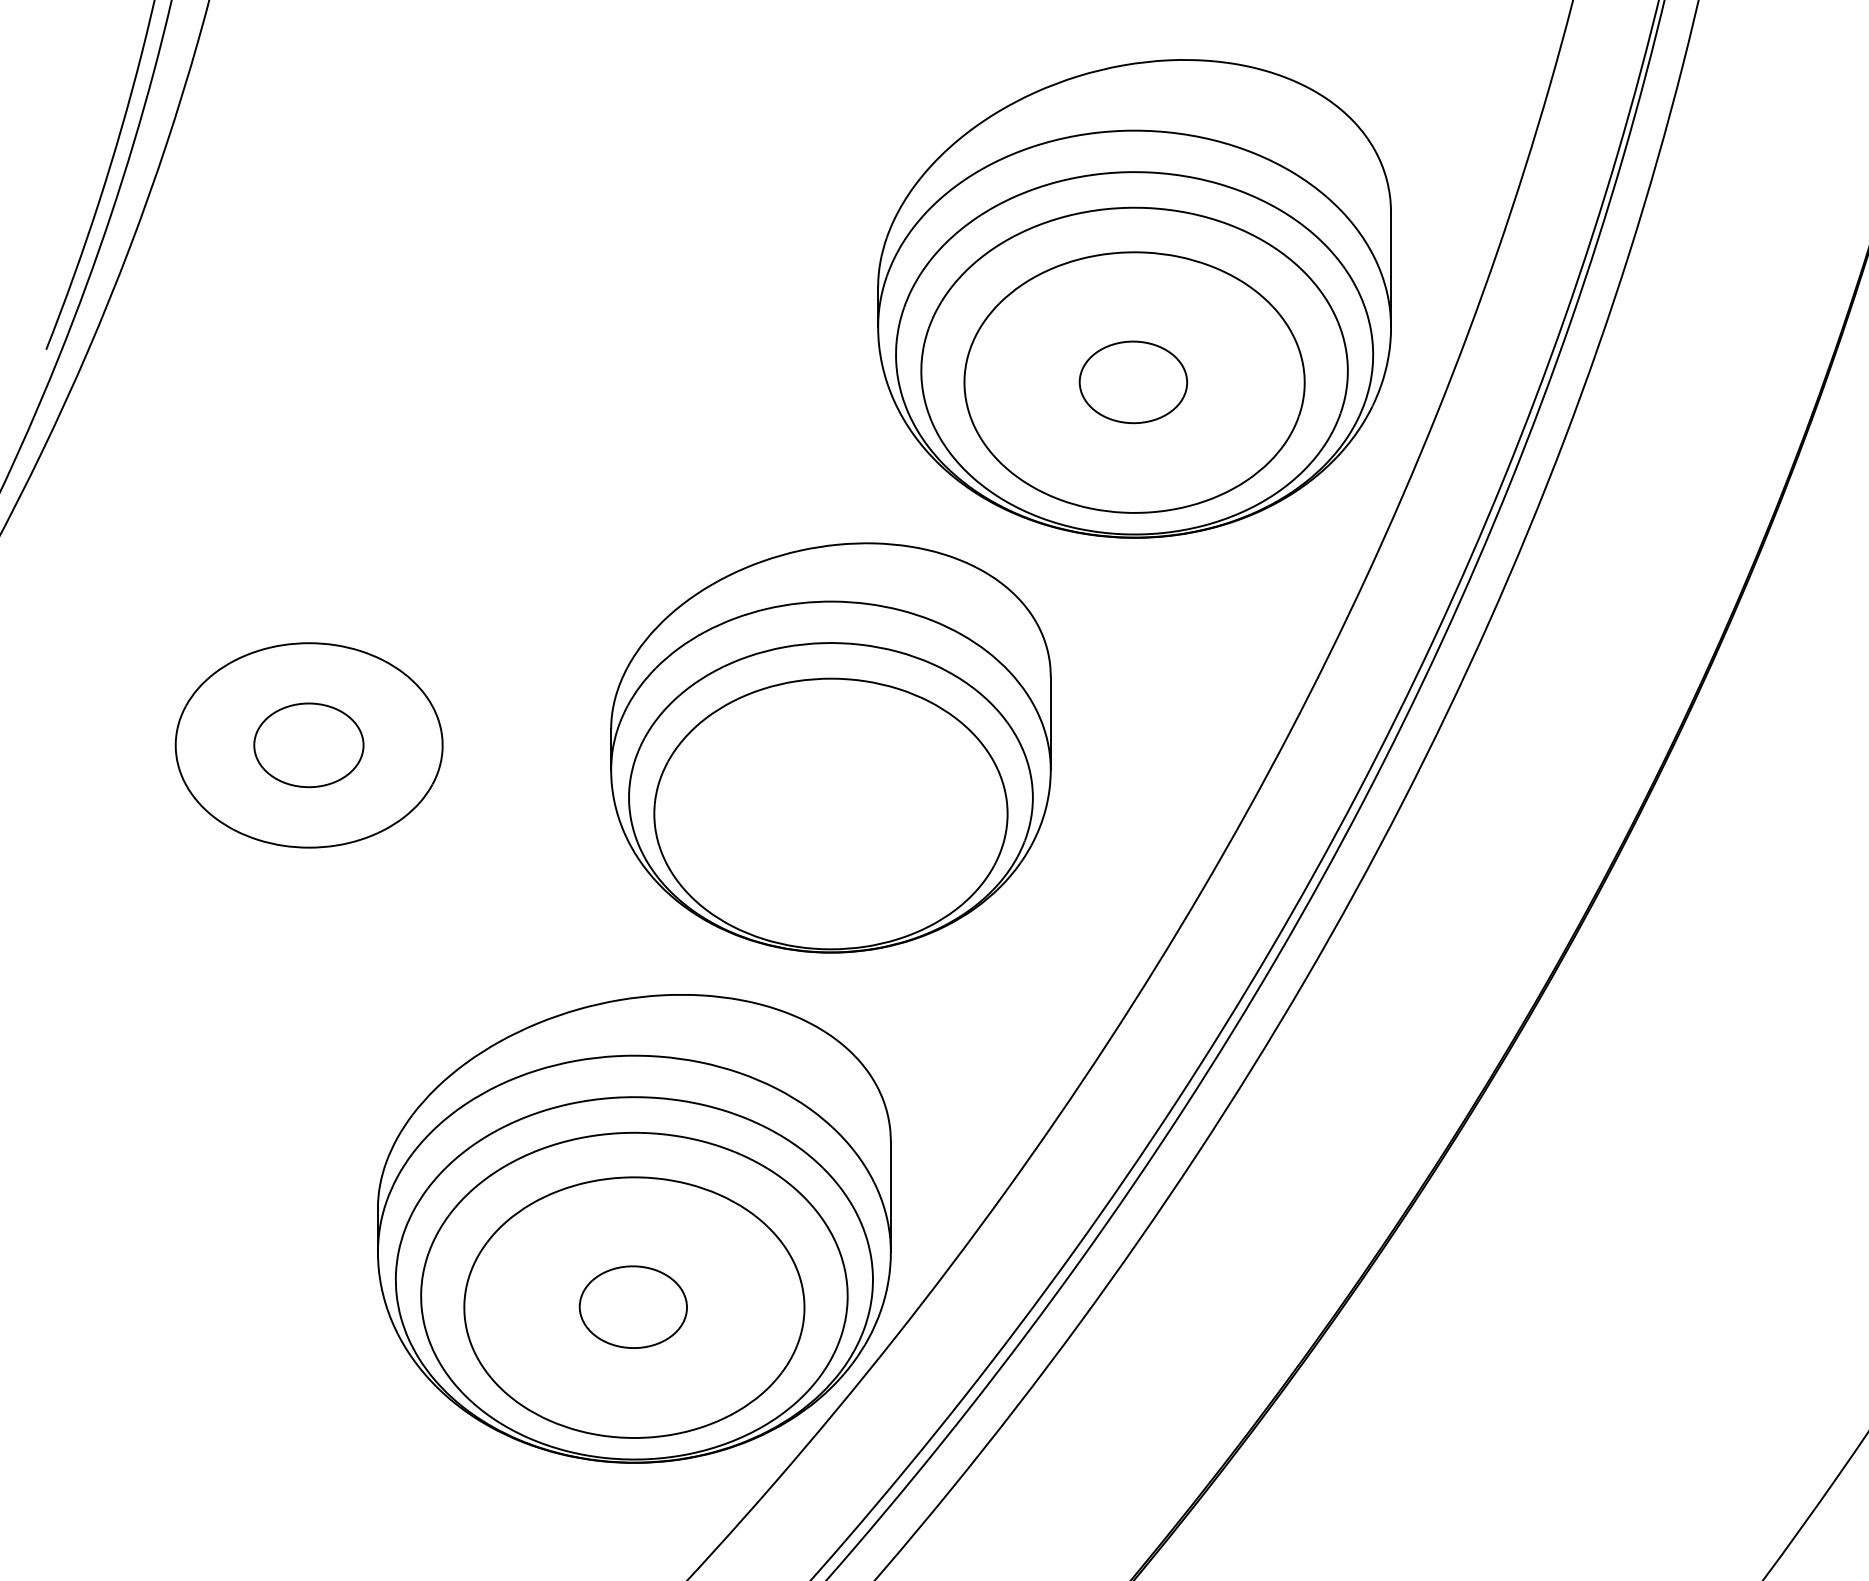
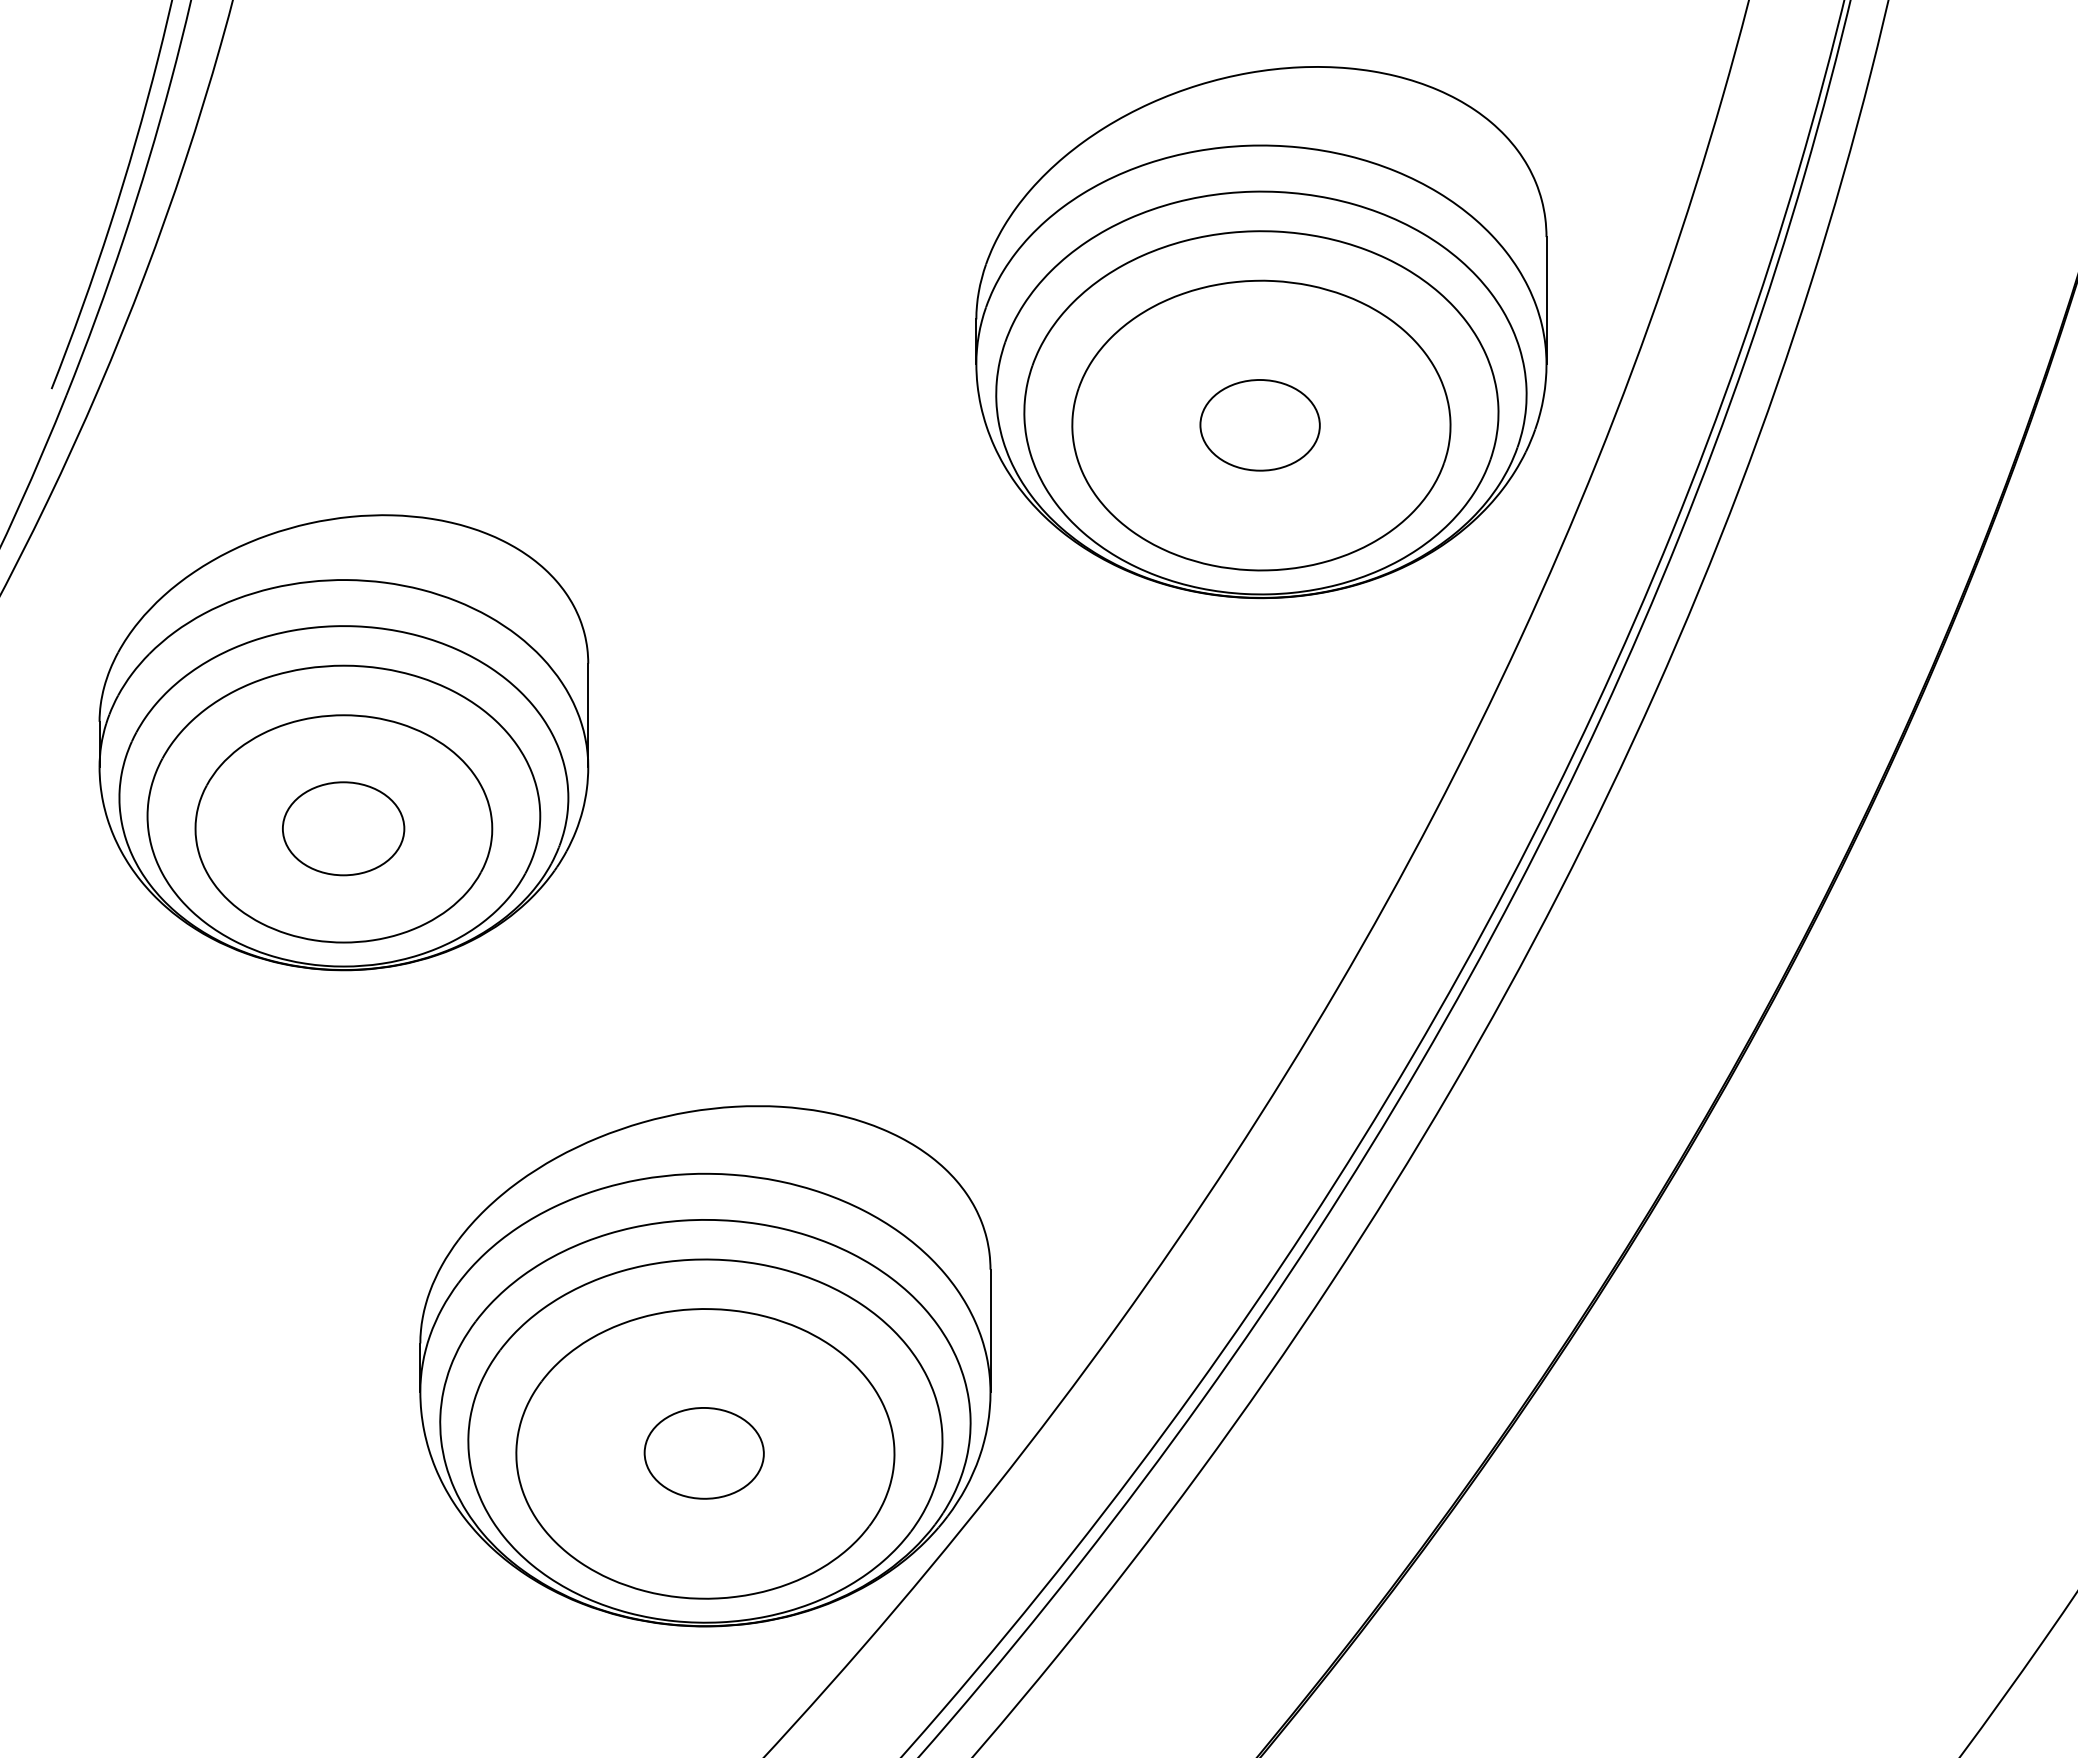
part: (830, 747) -> (343, 742), moved

